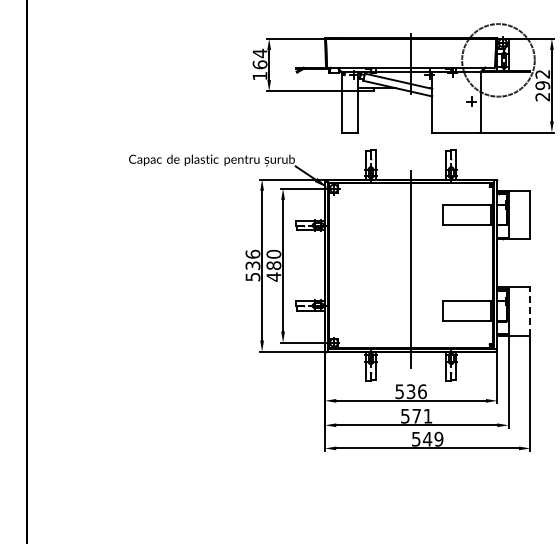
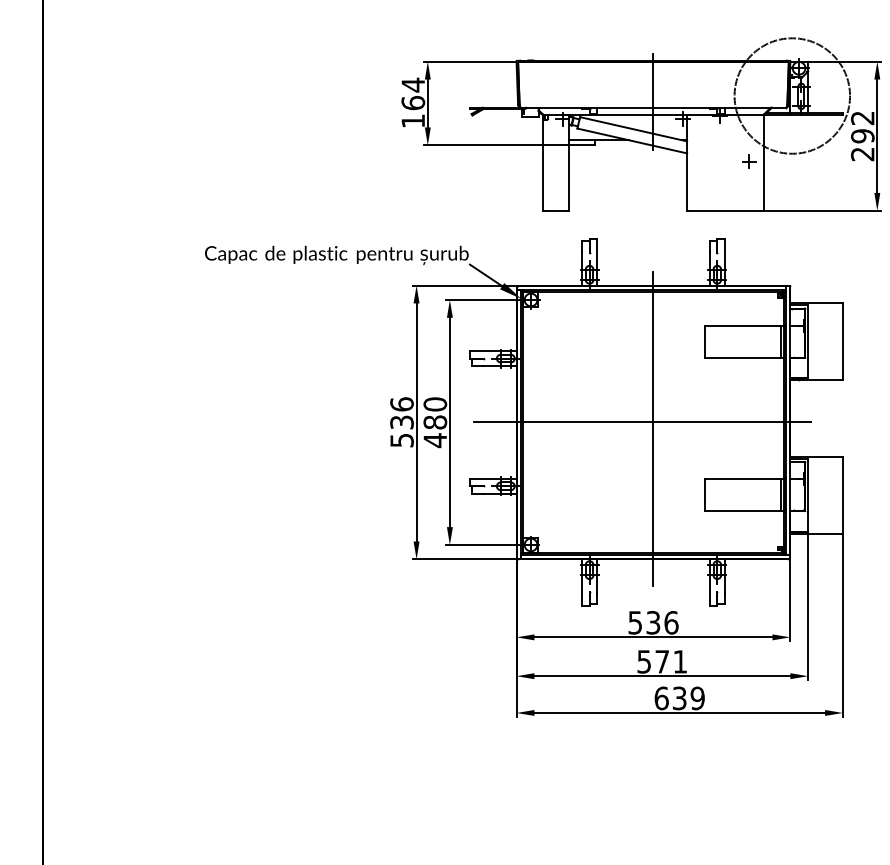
line: (404, 265) -> (642, 422), added
line: (530, 311) -> (843, 495), dashed -> solid
text: (422, 438) -> (671, 697), 549 -> 639

